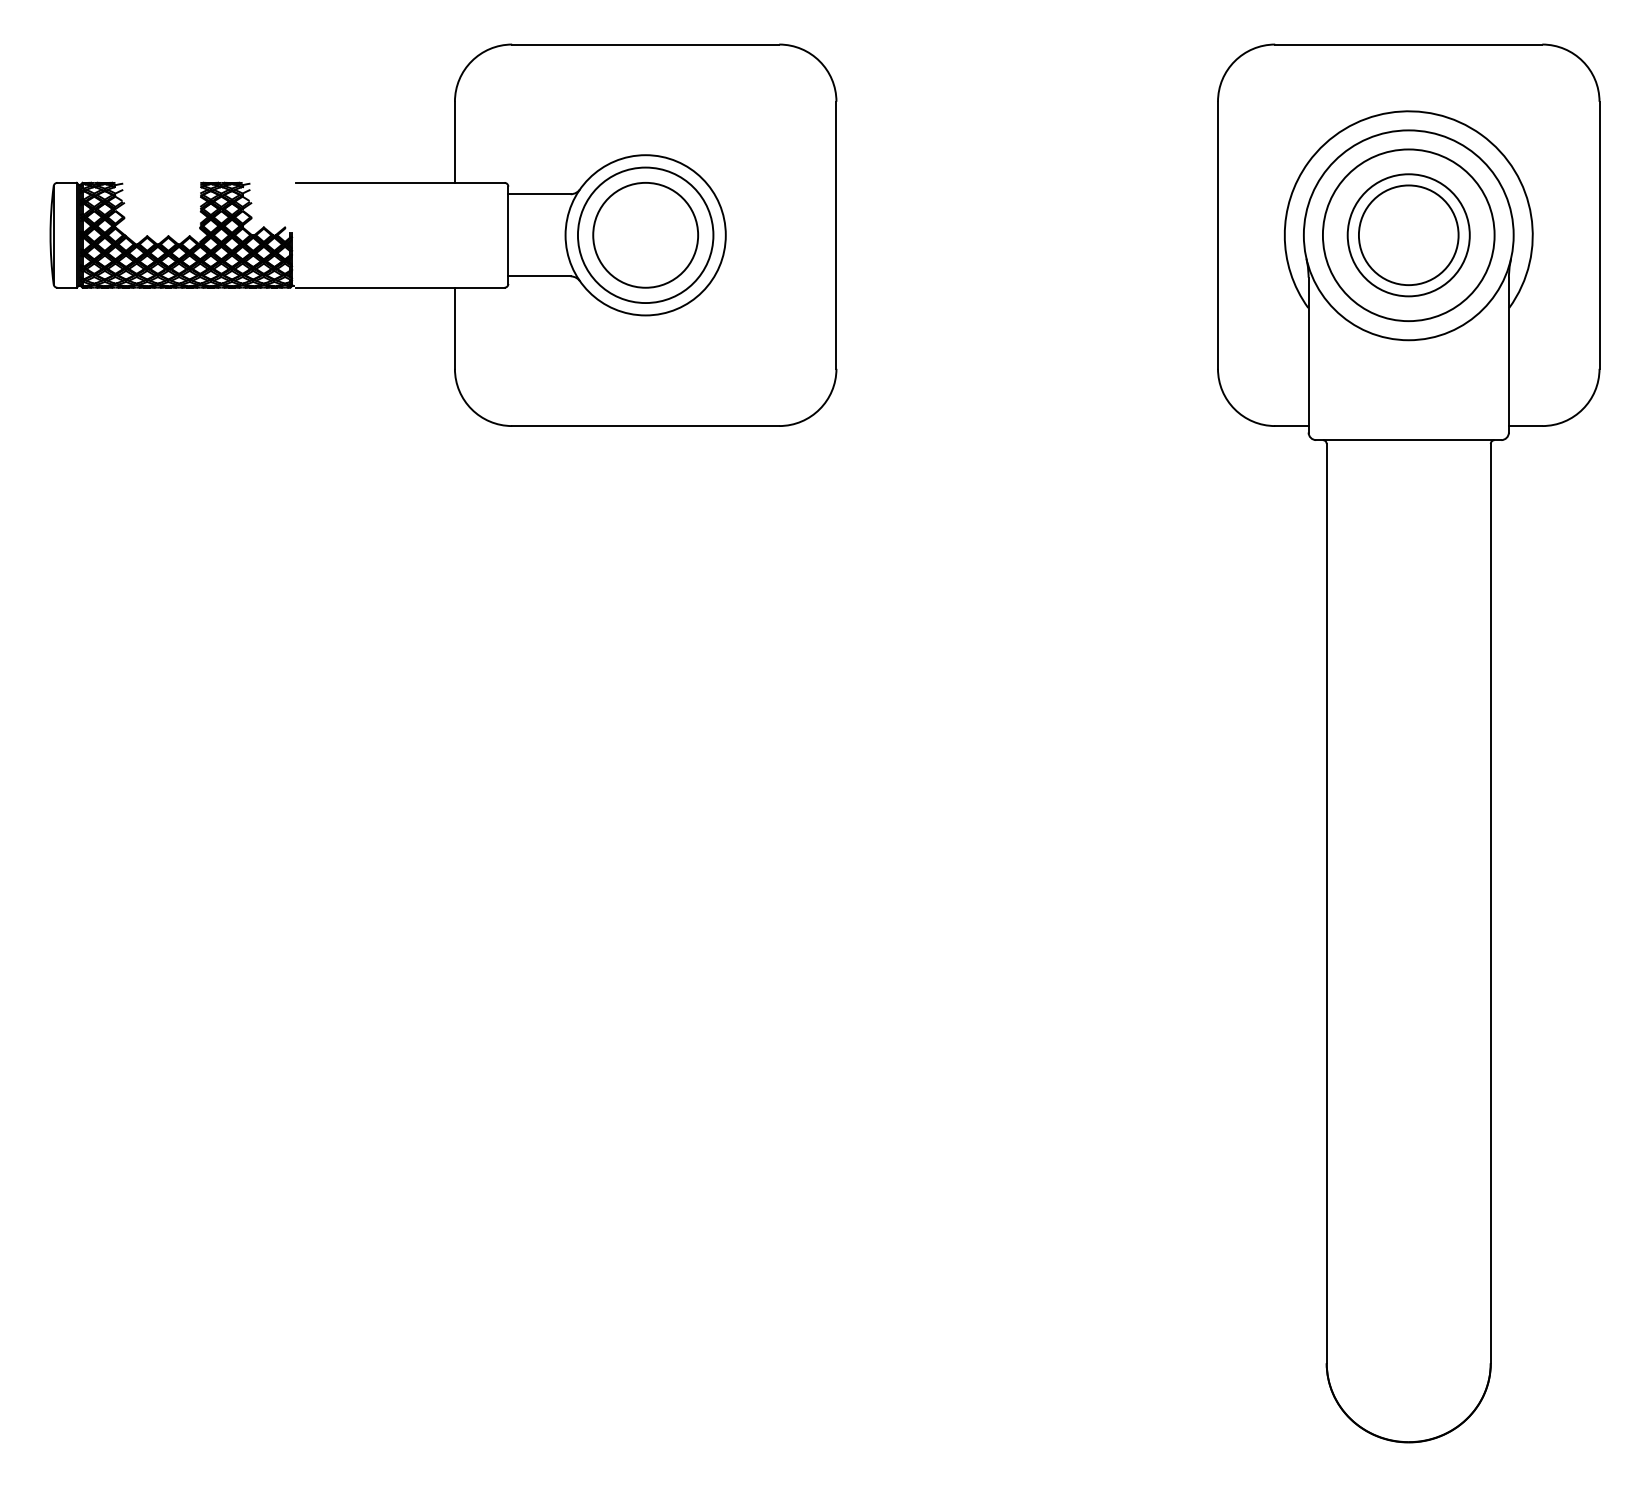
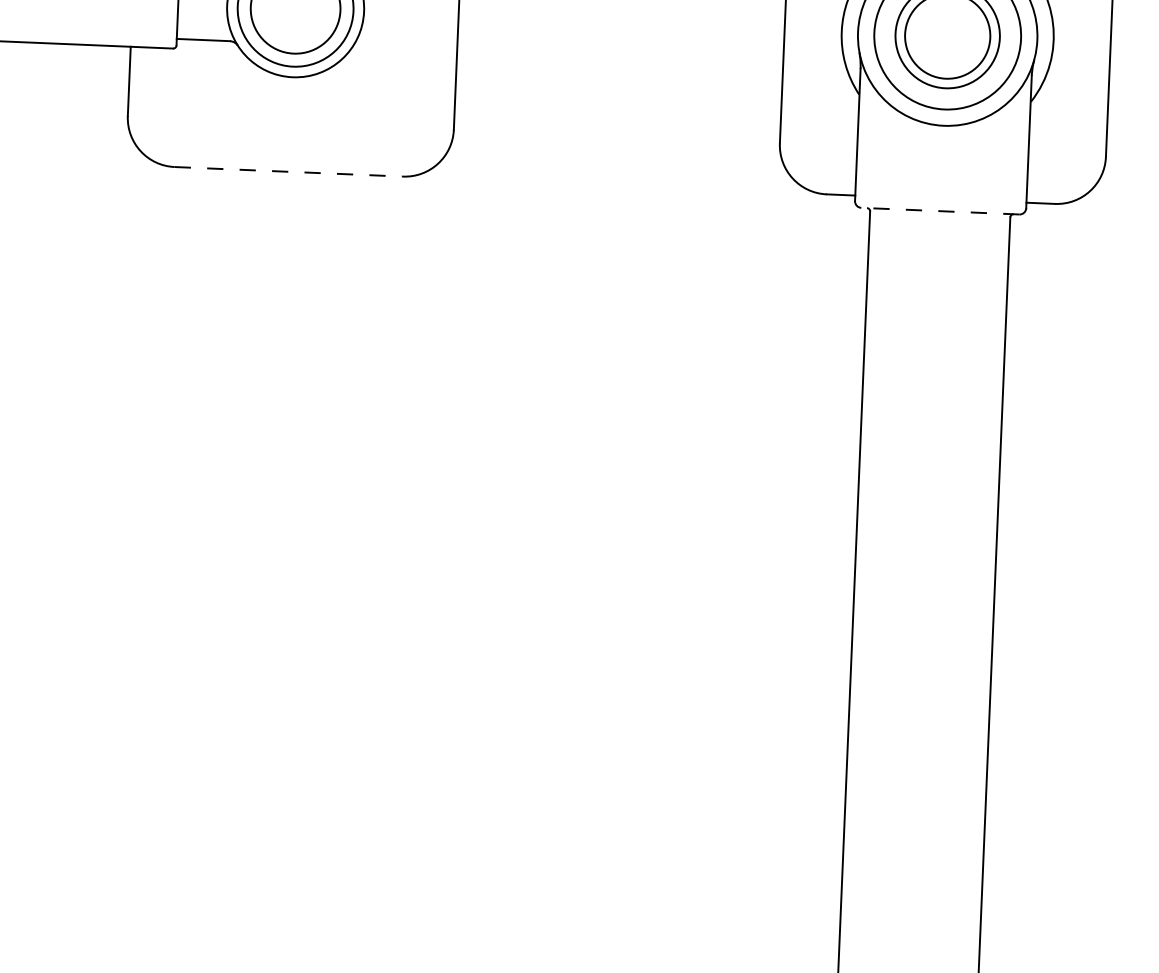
line: (645, 426) -> (288, 172), solid -> dashed
line: (1408, 440) -> (940, 211), solid -> dashed

